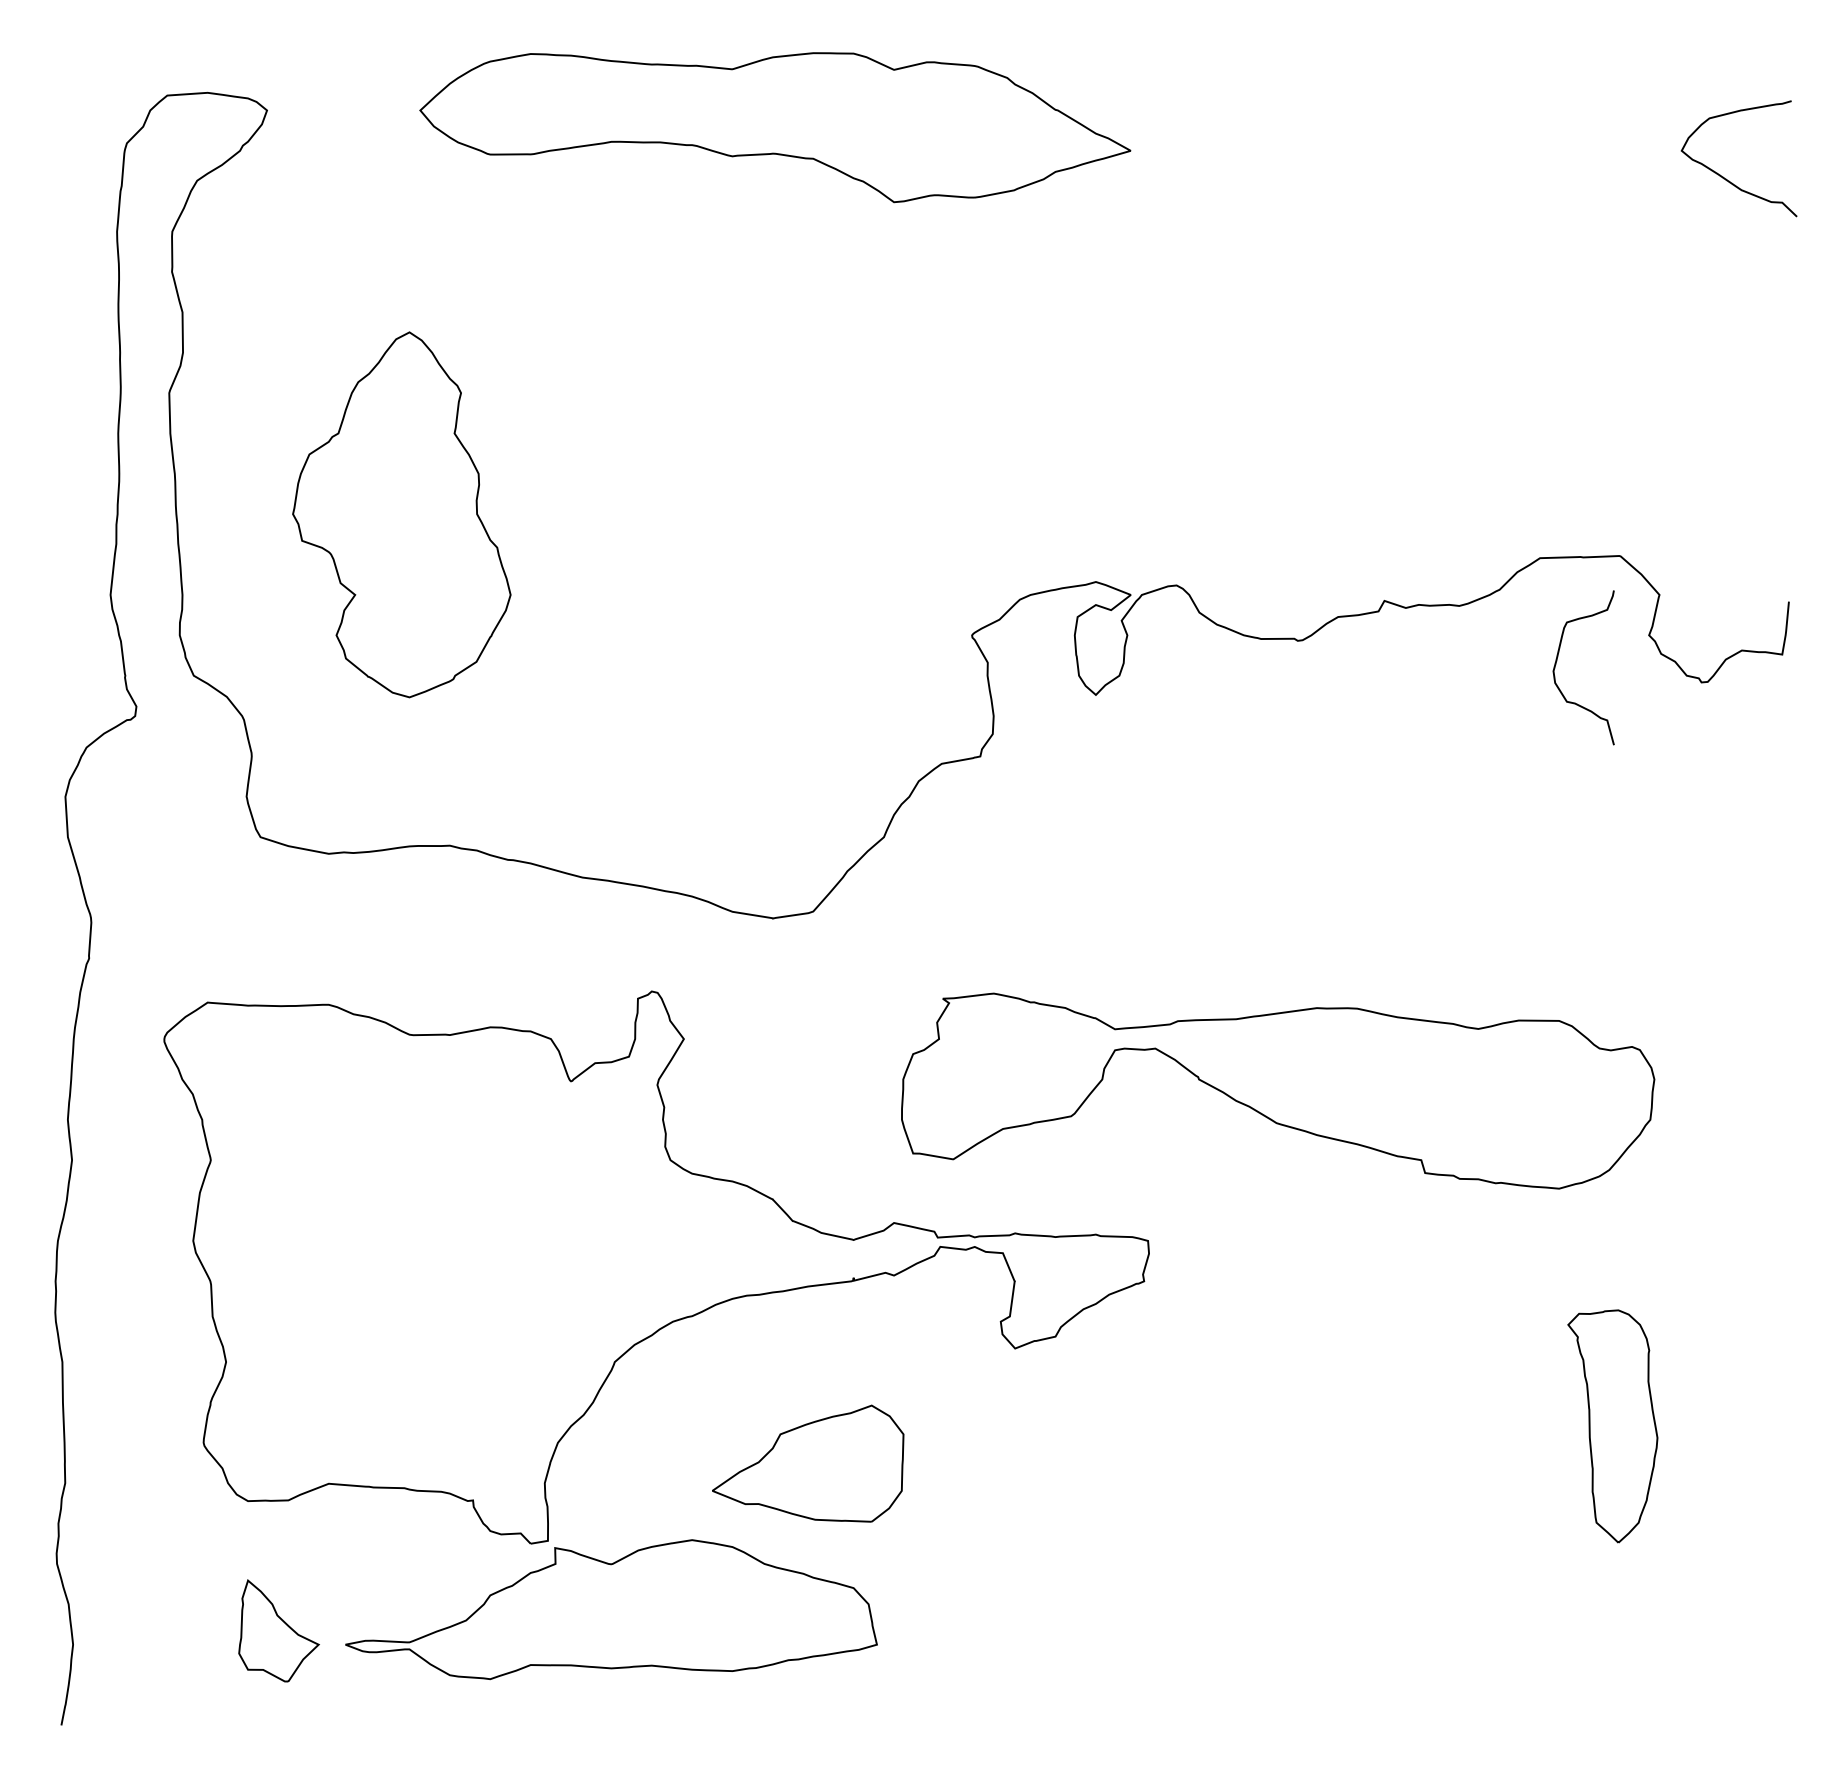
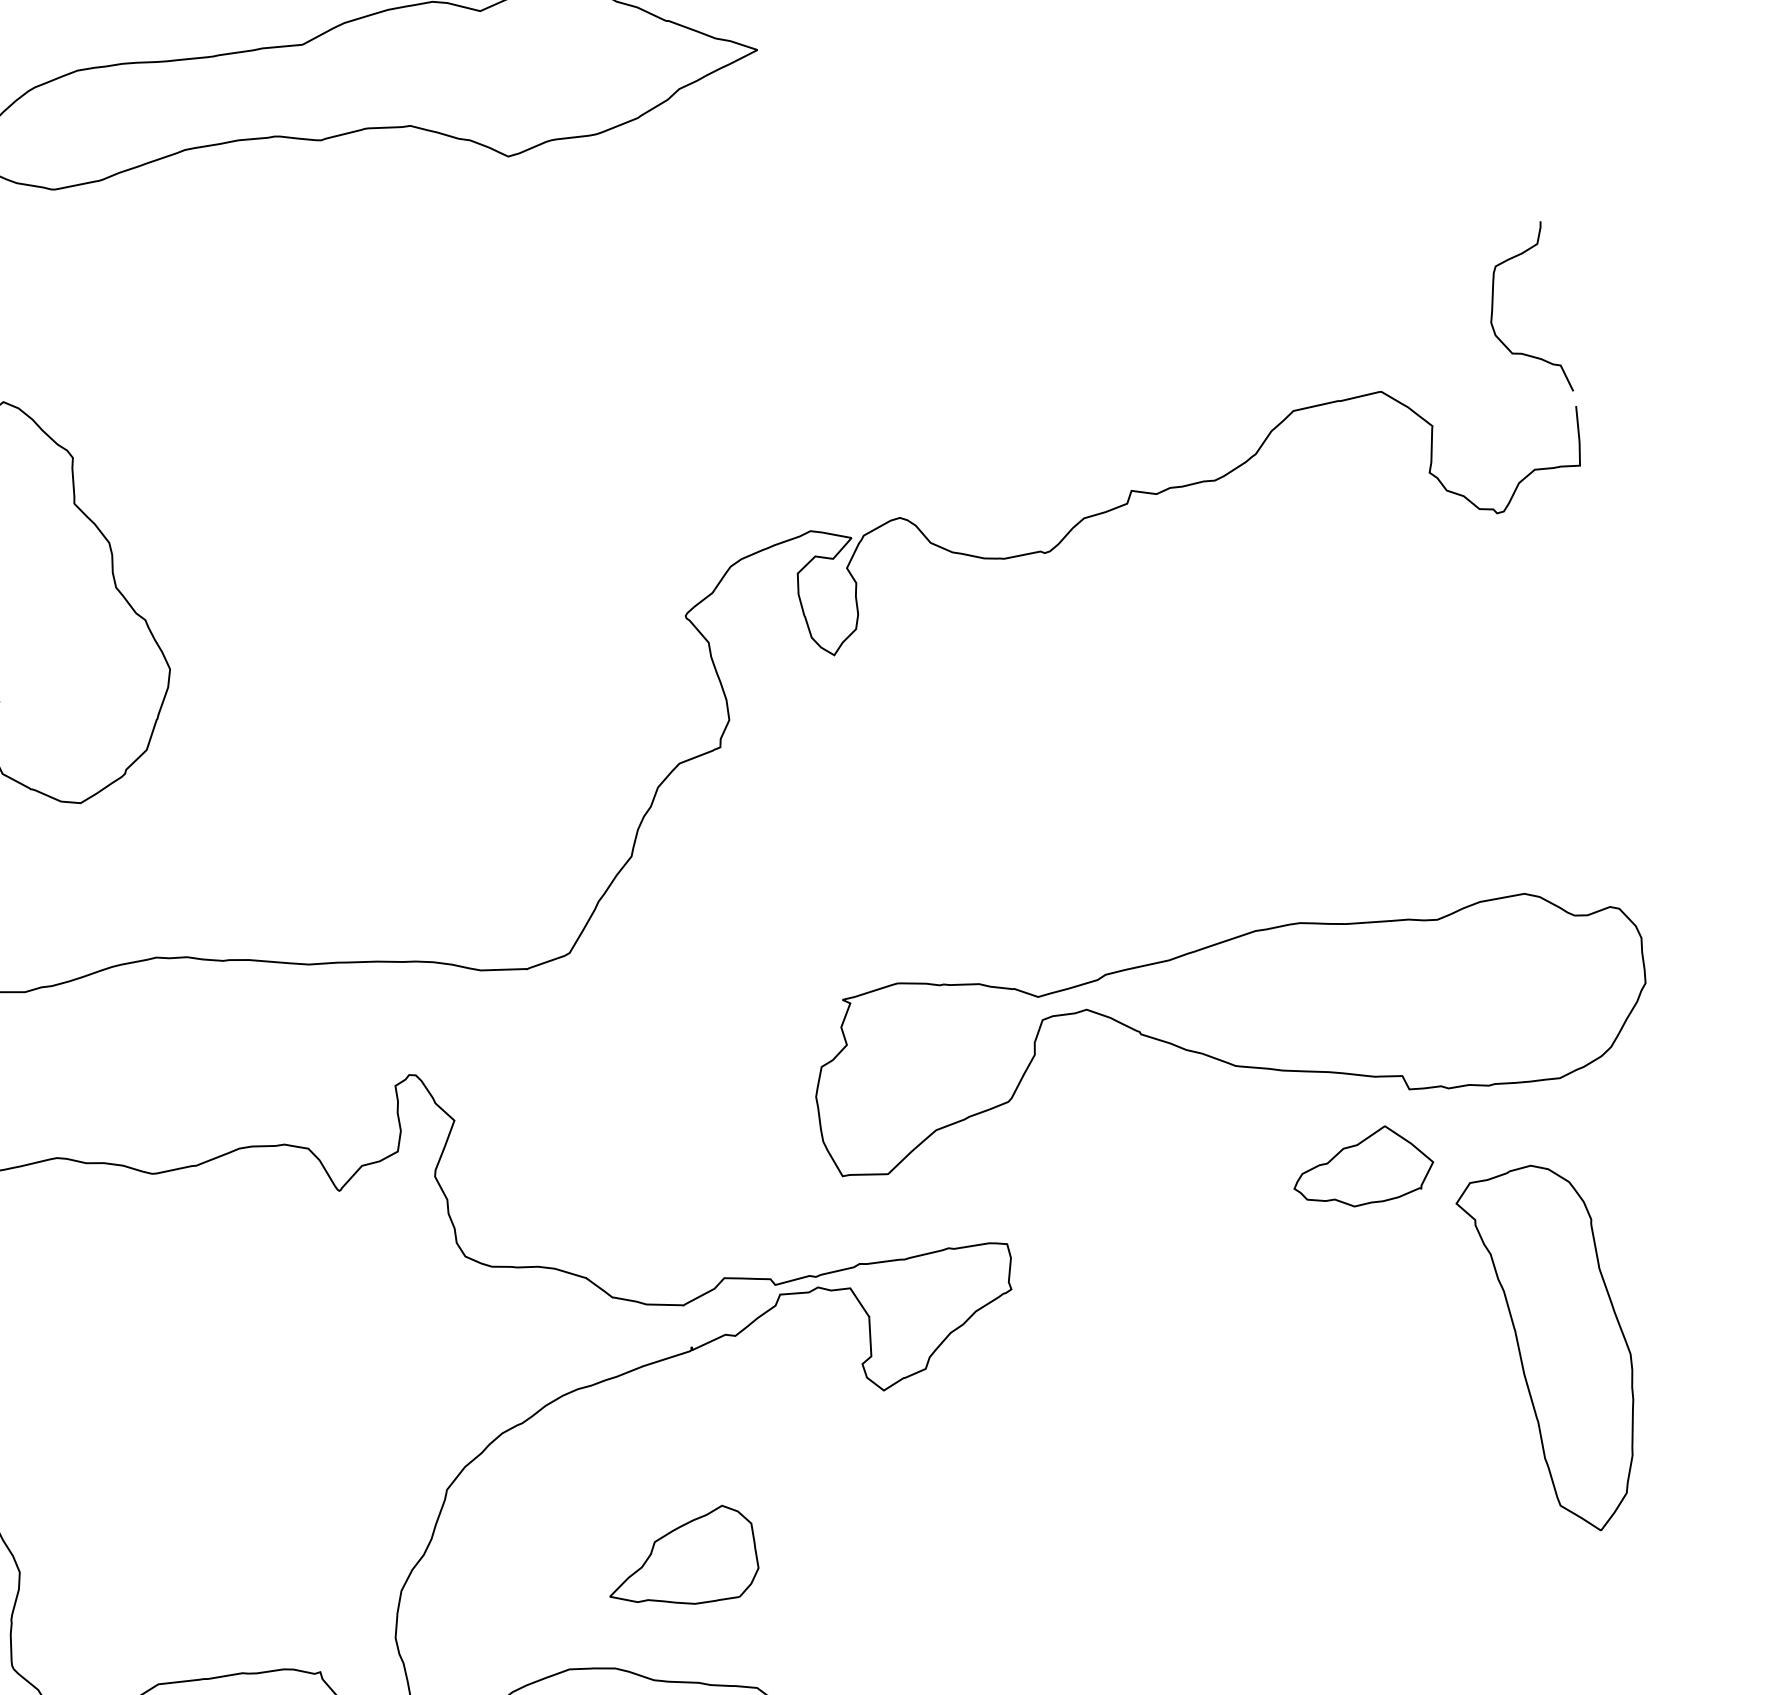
curve: (1557, 661) -> (1493, 311), moved
part: (1278, 1090) -> (1230, 1029), moved
part: (1472, 1233) -> (1362, 1167), added
part: (1612, 1426) -> (1556, 1349), size x1.43
part: (808, 1463) -> (681, 1560), size x0.71

